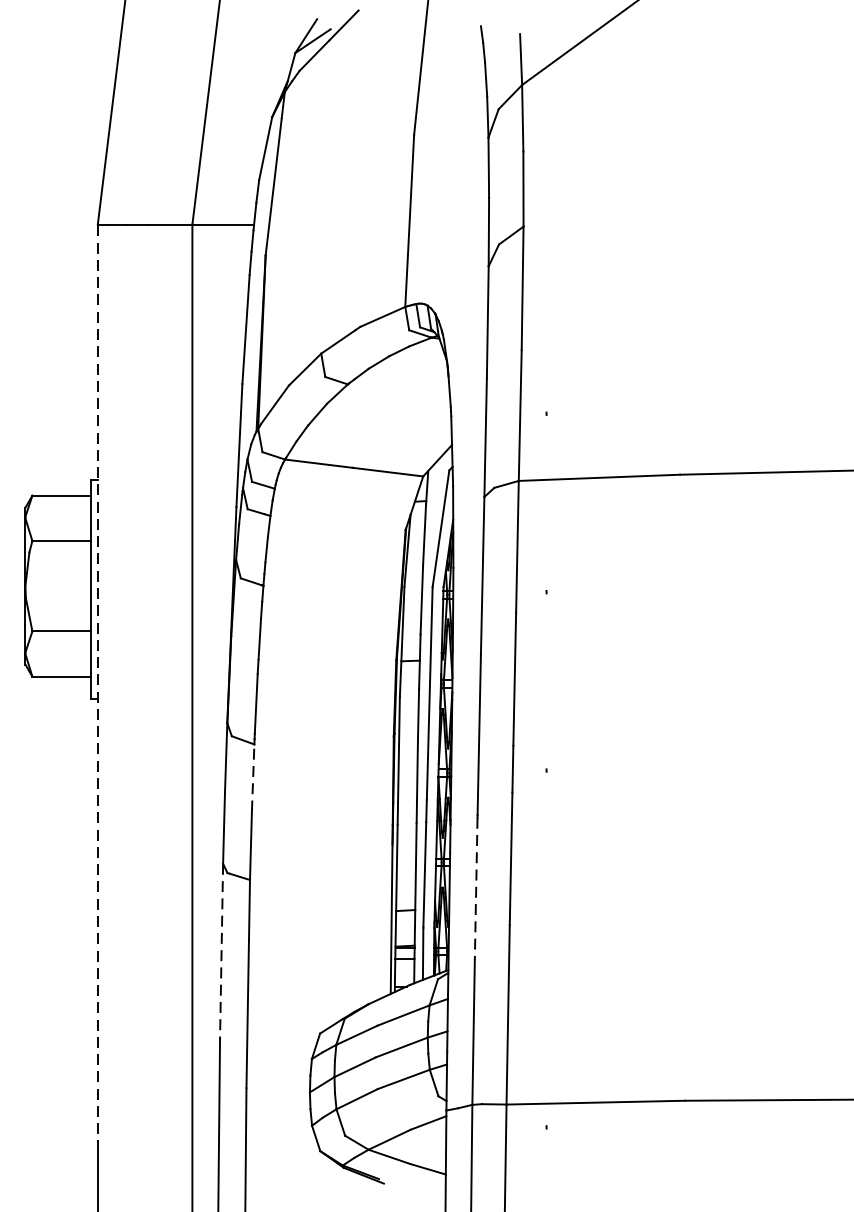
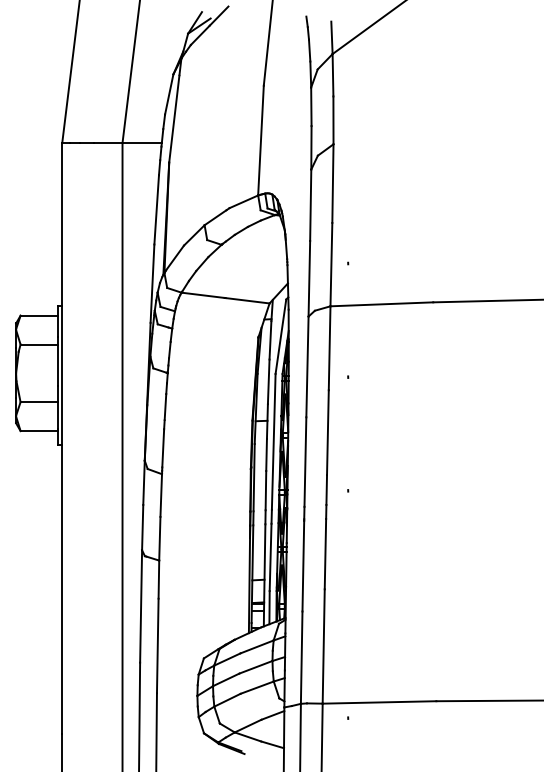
line: (98, 686) -> (62, 437), dashed -> solid
line: (253, 777) -> (161, 495), dashed -> solid
line: (476, 889) -> (303, 566), dashed -> solid
line: (222, 952) -> (141, 606), dashed -> solid

